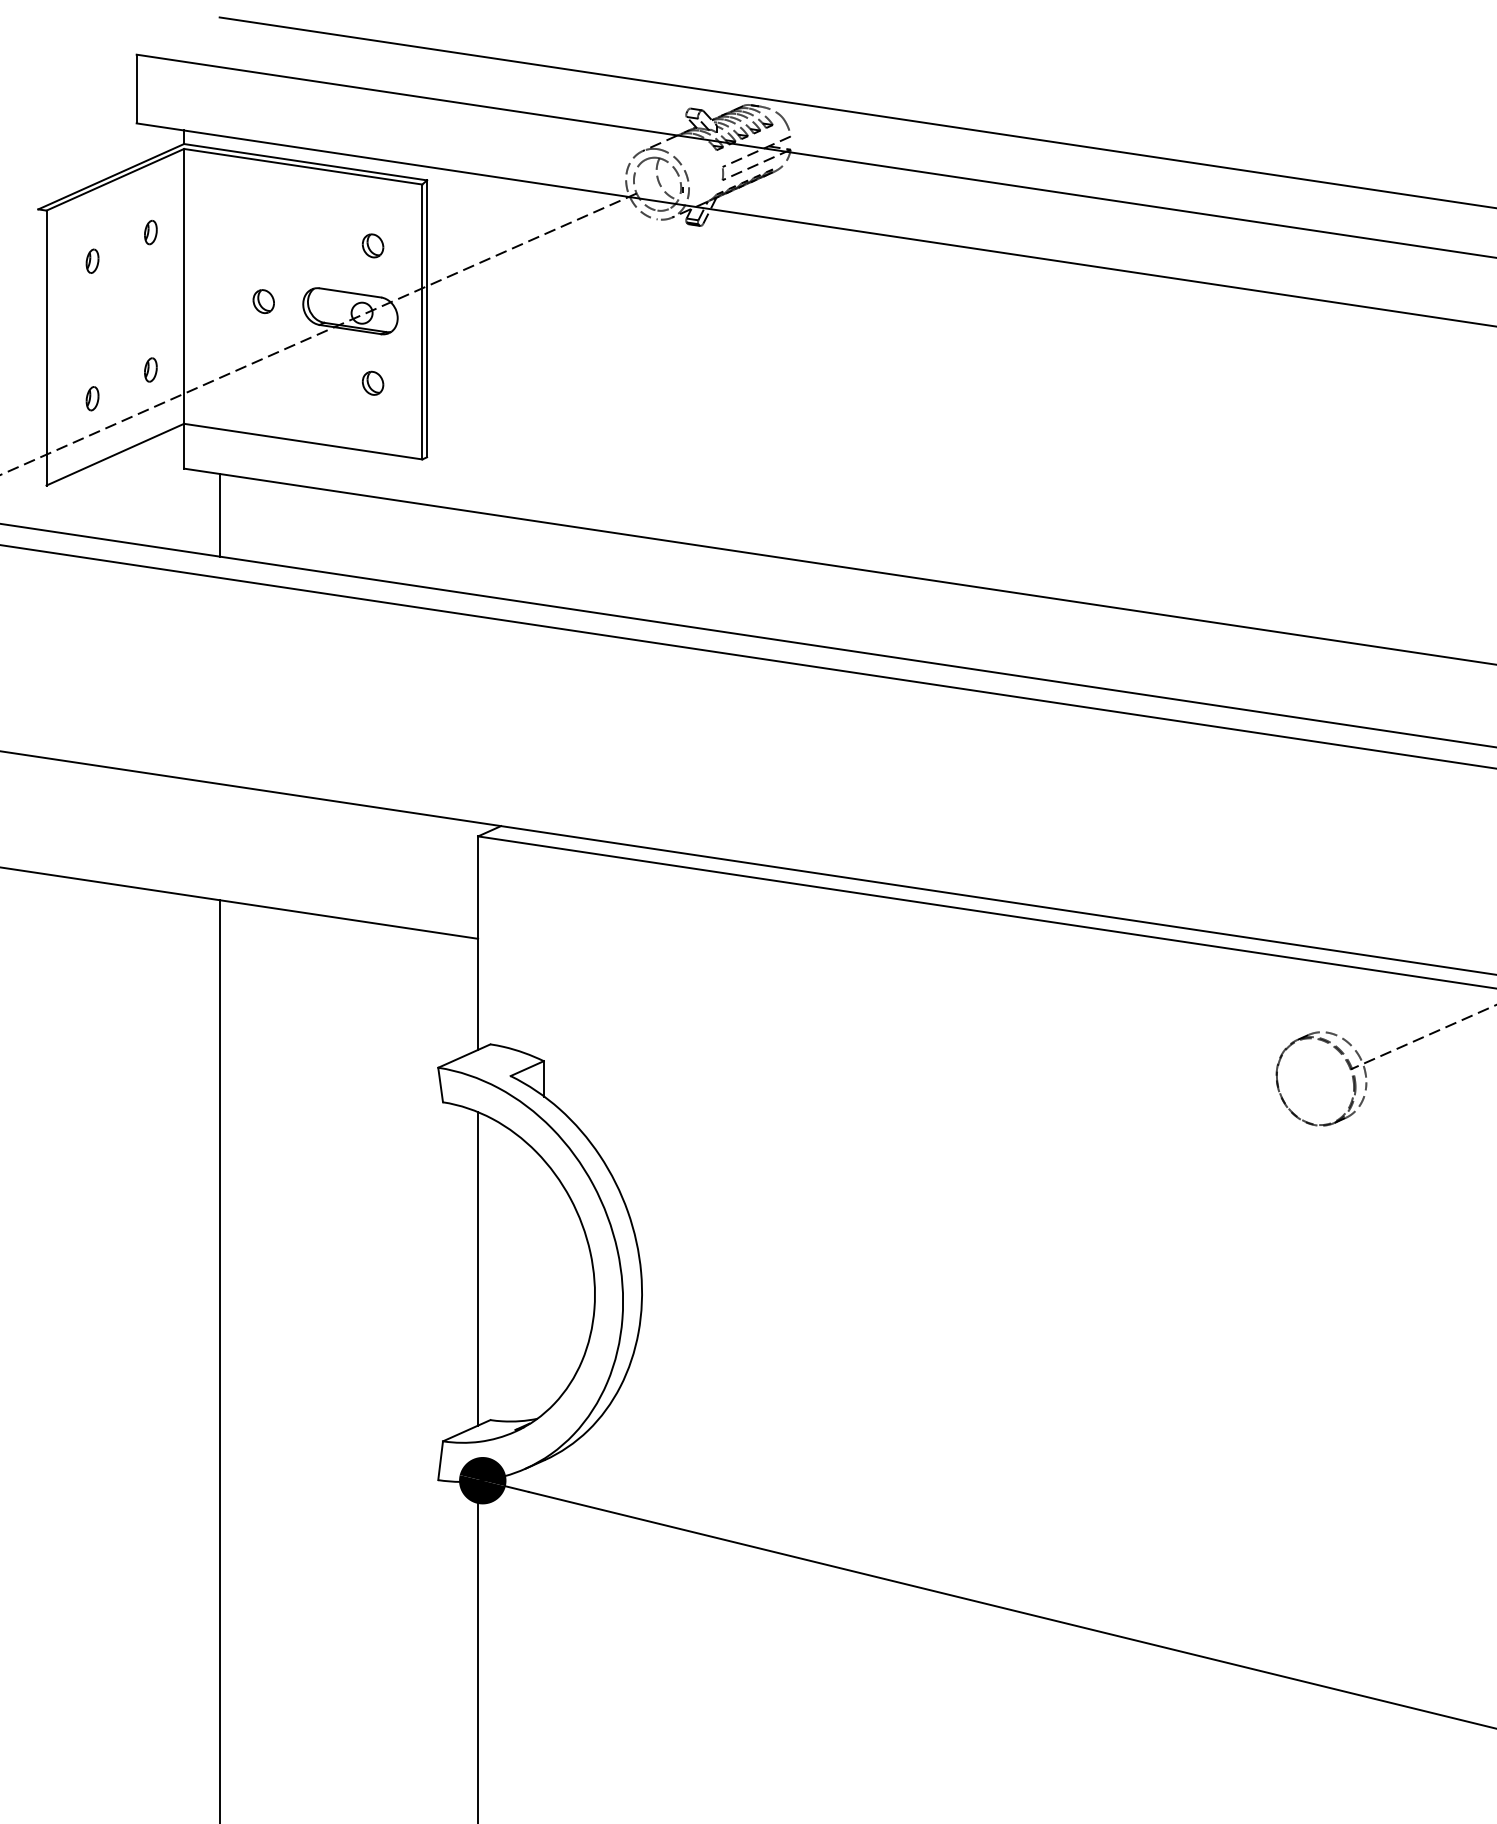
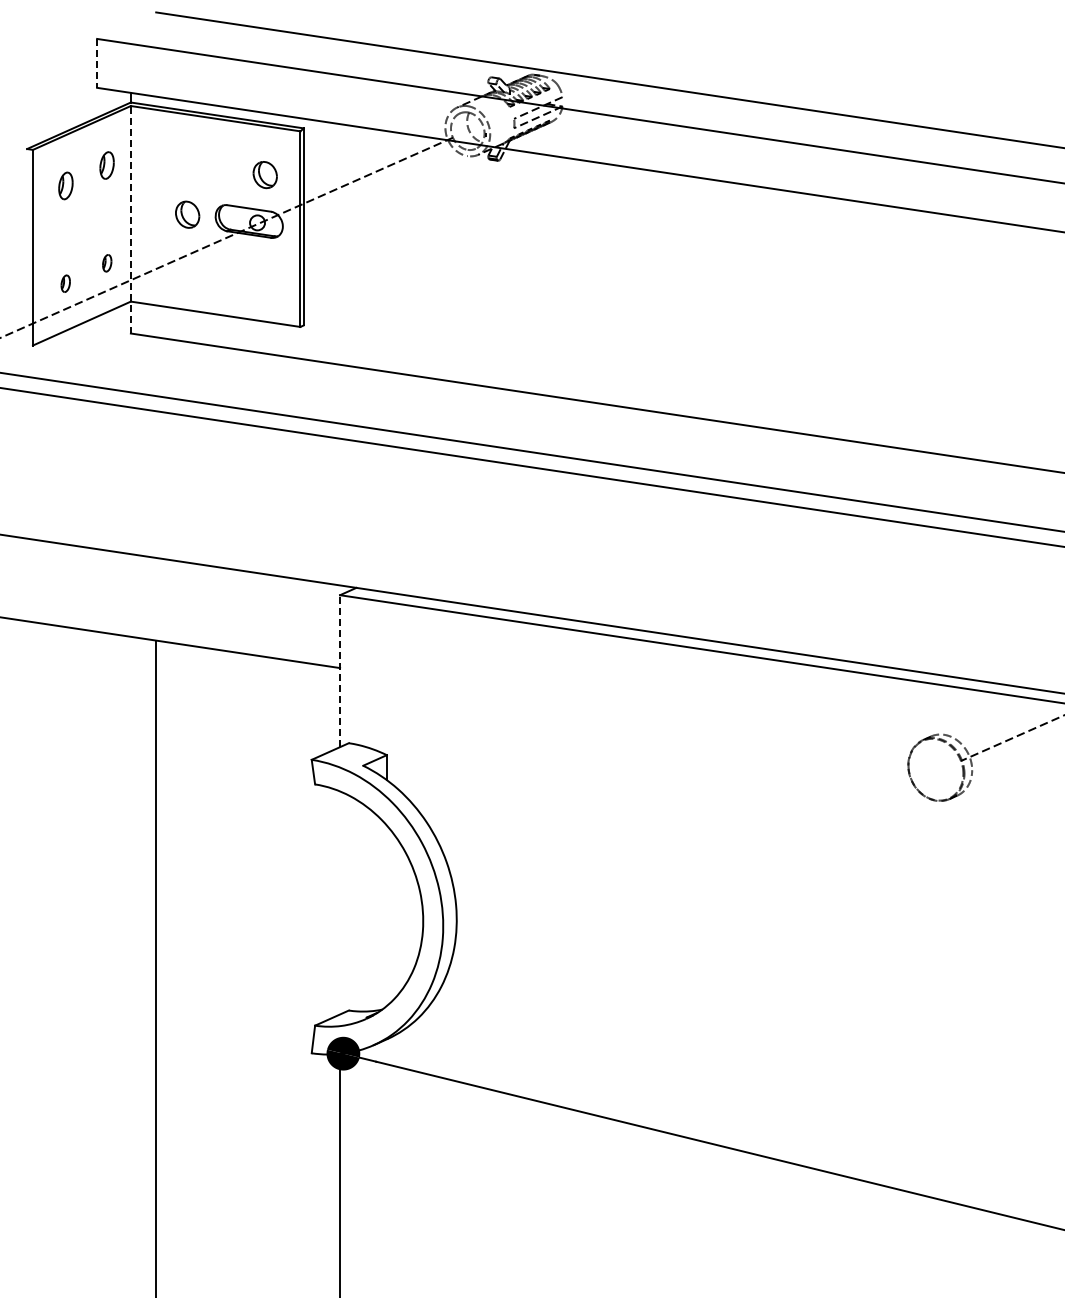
line: (137, 89) -> (97, 63), solid -> dashed
part: (151, 232) -> (107, 165), size x1.6
part: (373, 245) -> (265, 174), size x1.6
part: (92, 260) -> (65, 185), size x1.6
part: (263, 301) -> (187, 214), size x1.6
line: (183, 308) -> (130, 219), solid -> dashed
part: (373, 382) -> (265, 272), removed
line: (220, 515) -> (156, 366), removed
line: (478, 943) -> (340, 671), solid -> dashed
line: (478, 1268) -> (340, 902), removed

